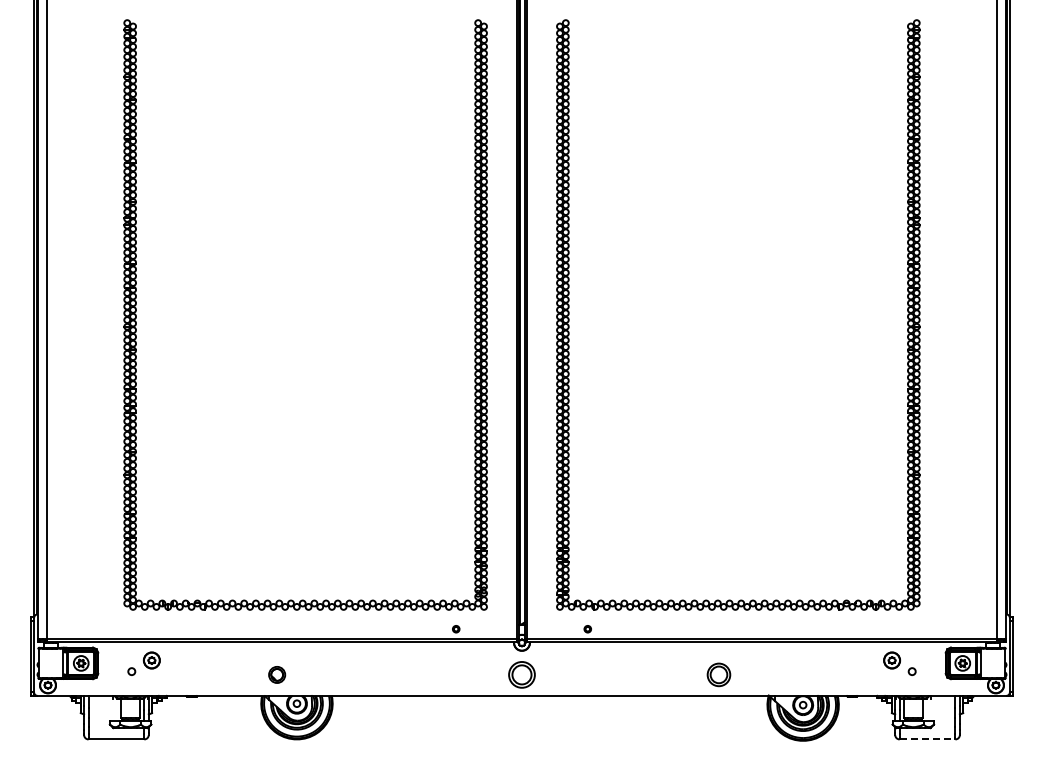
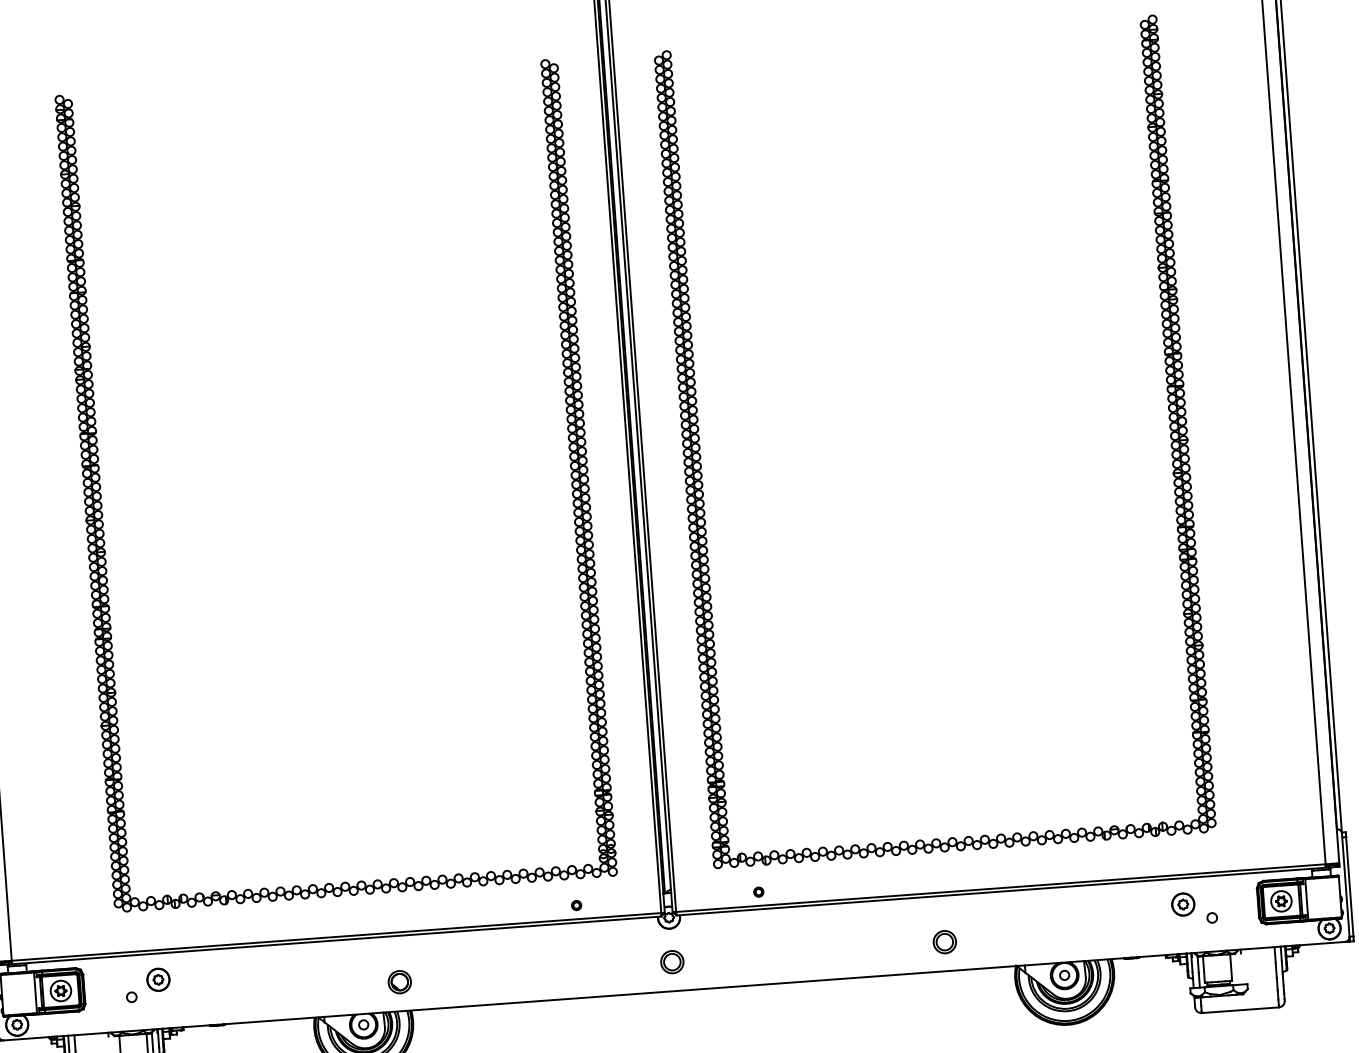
part: (277, 674) -> (400, 981), moved
part: (521, 674) -> (671, 961), size x0.62
part: (718, 674) -> (944, 941), size x0.71
line: (927, 739) -> (1240, 1010), dashed -> solid

